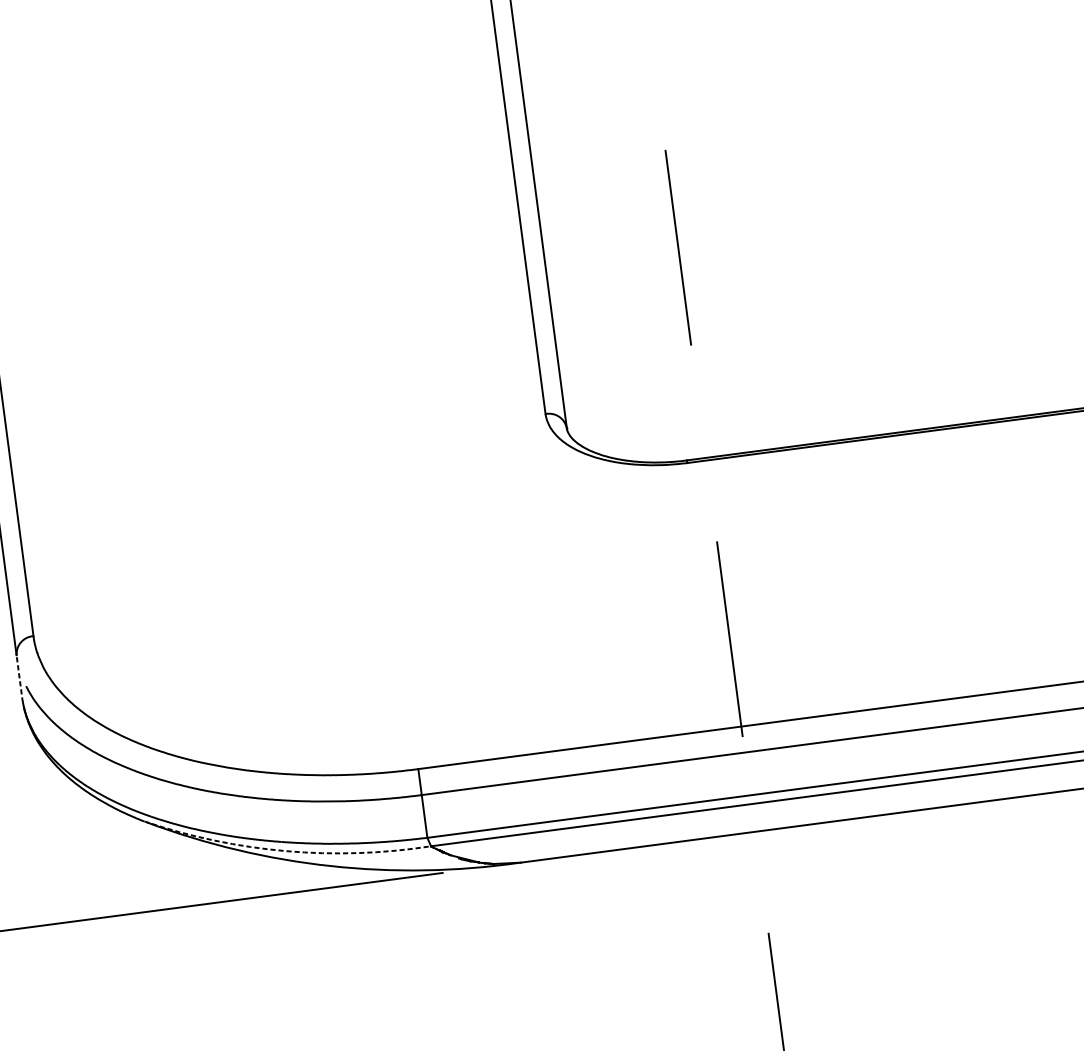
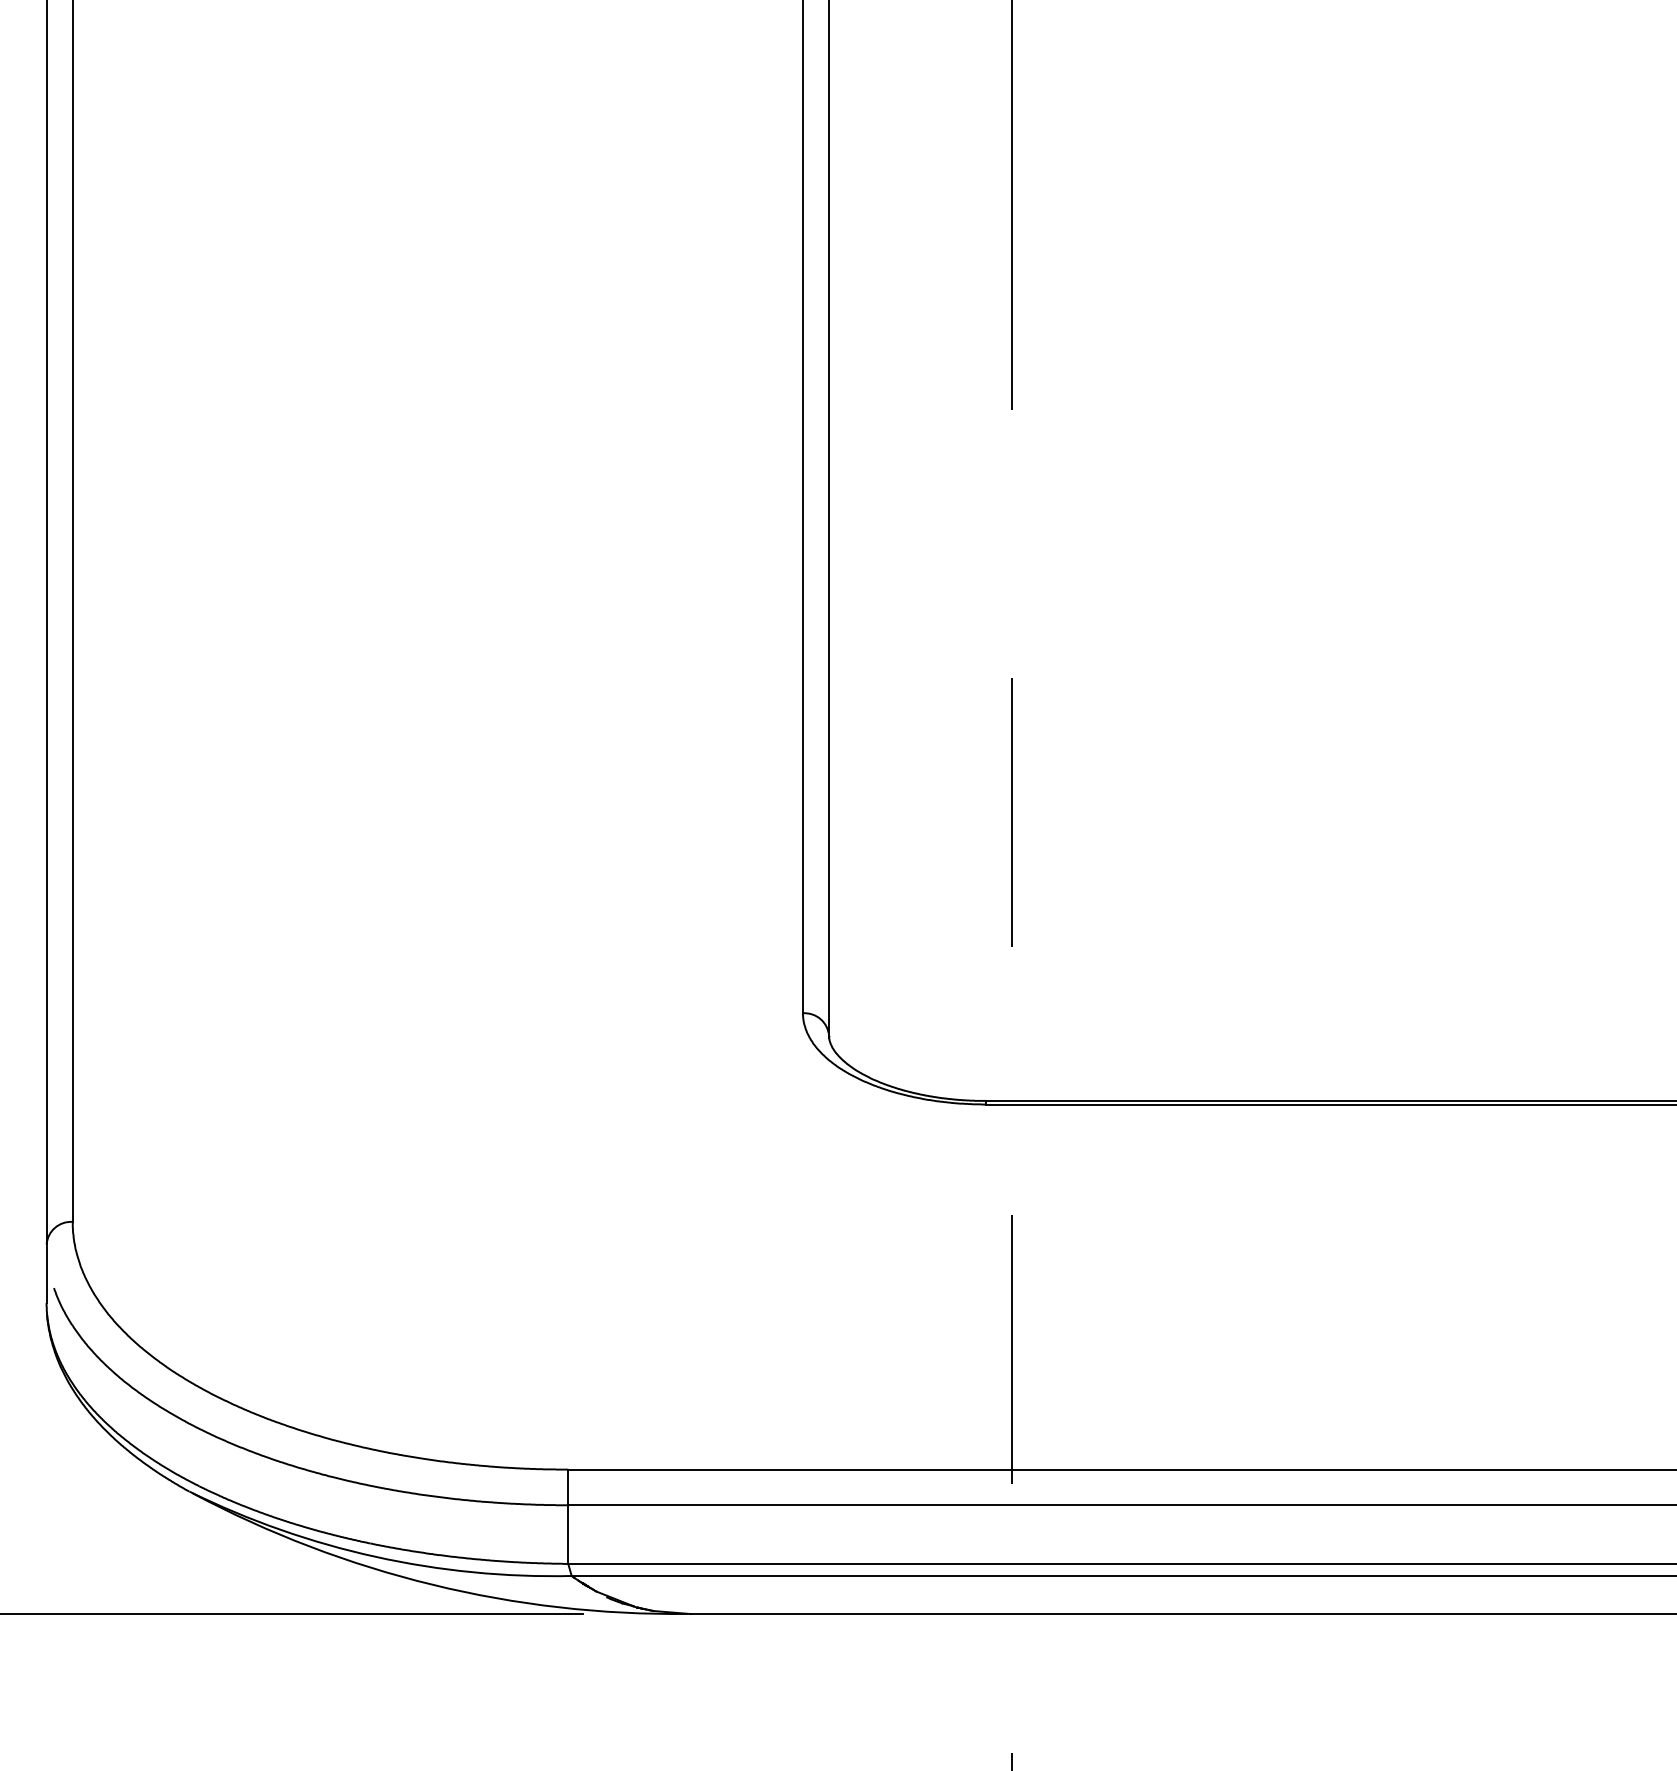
line: (19, 677) -> (46, 1275), dashed -> solid
arc: (286, 850) -> (375, 1556), dashed -> solid

